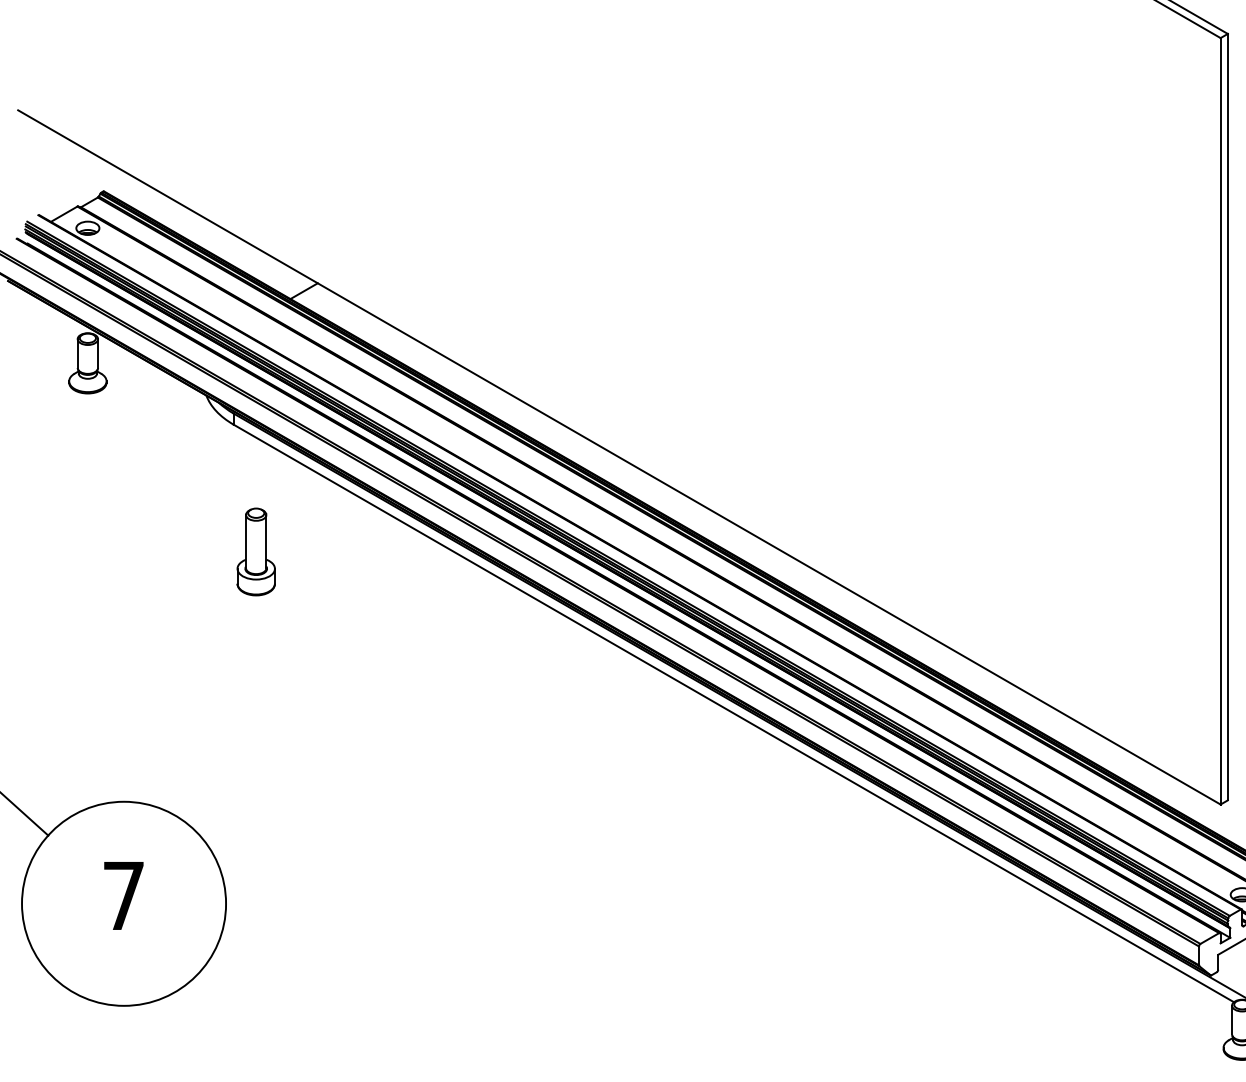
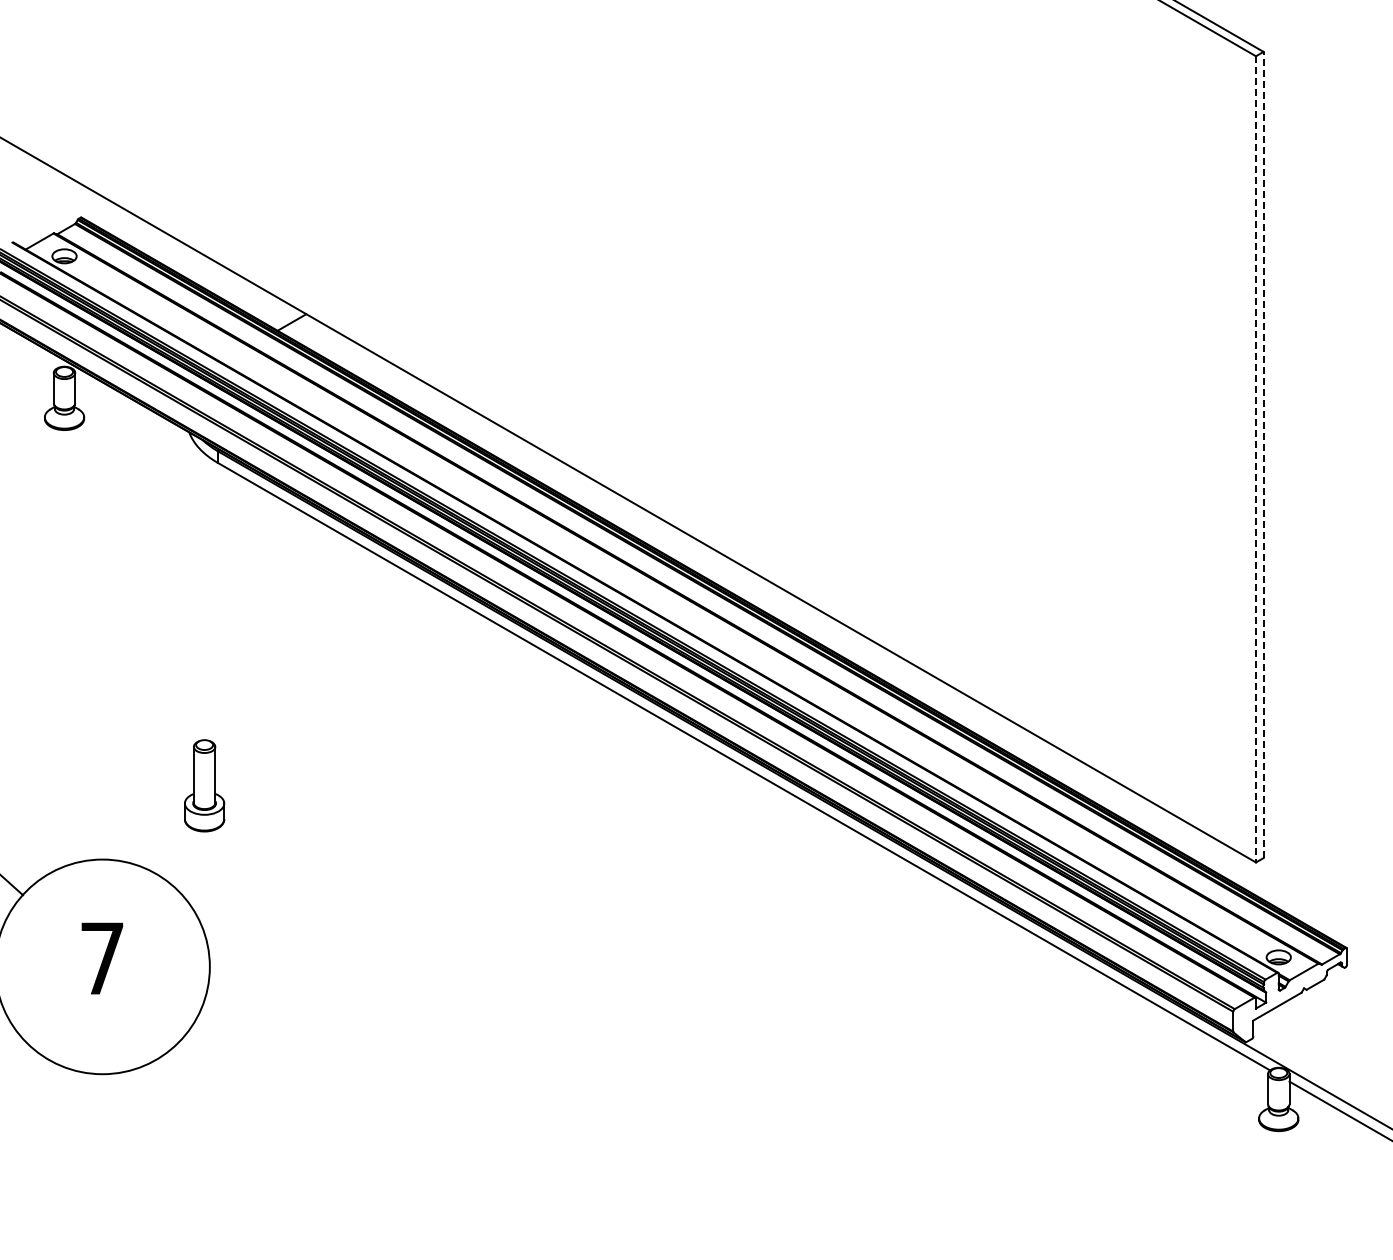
line: (1227, 416) -> (1263, 454), solid -> dashed
line: (1221, 421) -> (1256, 459), solid -> dashed
part: (256, 551) -> (204, 785), moved

